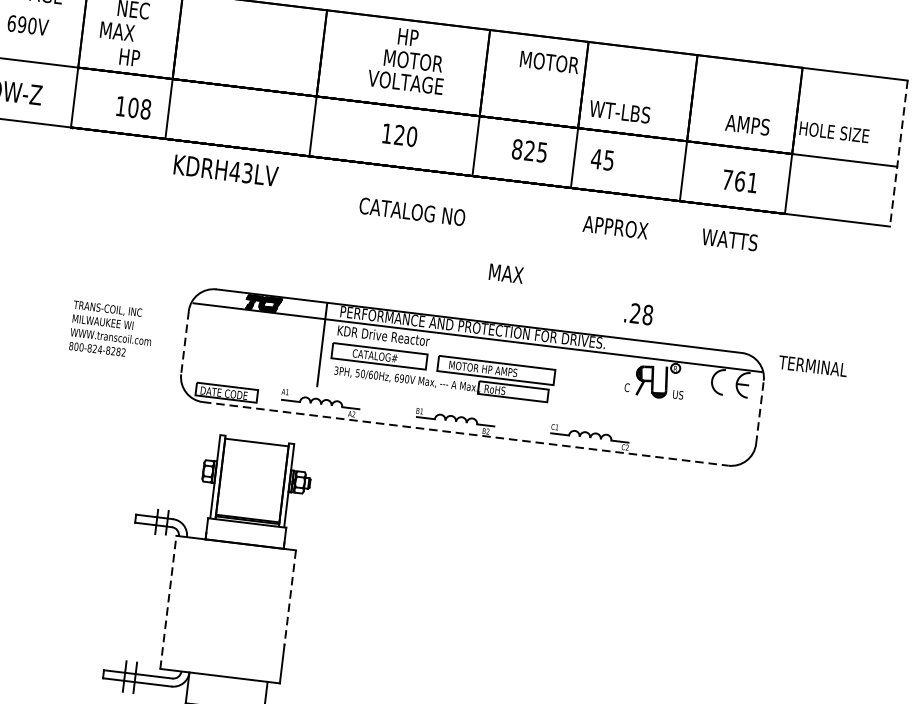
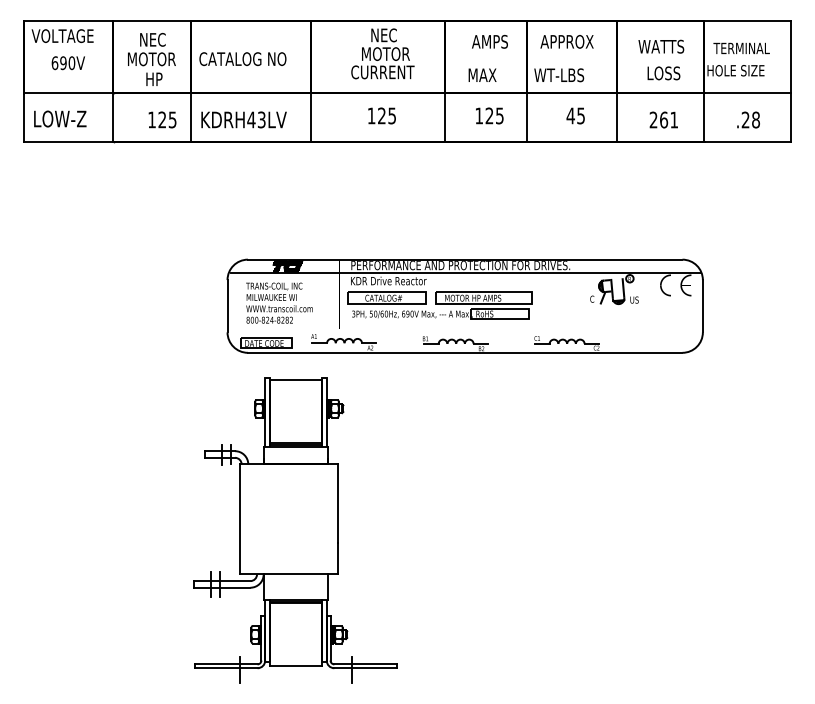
text: (135, 33) -> (156, 59), MAX -> MOTOR
text: (414, 38) -> (384, 35), HP -> NEC
text: (549, 61) -> (496, 41), MOTOR -> AMPS
text: (406, 82) -> (382, 72), VOLTAGE -> CURRENT
text: (139, 108) -> (167, 119), 108 -> 125
text: (747, 125) -> (664, 73), AMPS -> LOSS
text: (412, 136) -> (392, 115), 120 -> 125
text: (517, 148) -> (479, 115), 825 -> 125
line: (898, 154) -> (790, 82), dashed -> solid
text: (602, 159) -> (575, 115), moved
text: (225, 170) -> (243, 119), moved
text: (727, 179) -> (653, 119), 761 -> 261
text: (412, 211) -> (242, 58), moved
text: (615, 226) -> (566, 41), moved
text: (730, 239) -> (661, 46), moved
text: (506, 272) -> (482, 74), moved
text: (638, 313) -> (748, 119), moved
text: (111, 329) -> (279, 302), moved
line: (184, 343) -> (227, 306), dashed -> solid
text: (812, 366) -> (741, 48), moved
line: (759, 411) -> (702, 305), dashed -> solid
line: (466, 433) -> (465, 352), dashed -> solid
line: (290, 598) -> (338, 504), dashed -> solid
line: (168, 601) -> (239, 518), dashed -> solid

